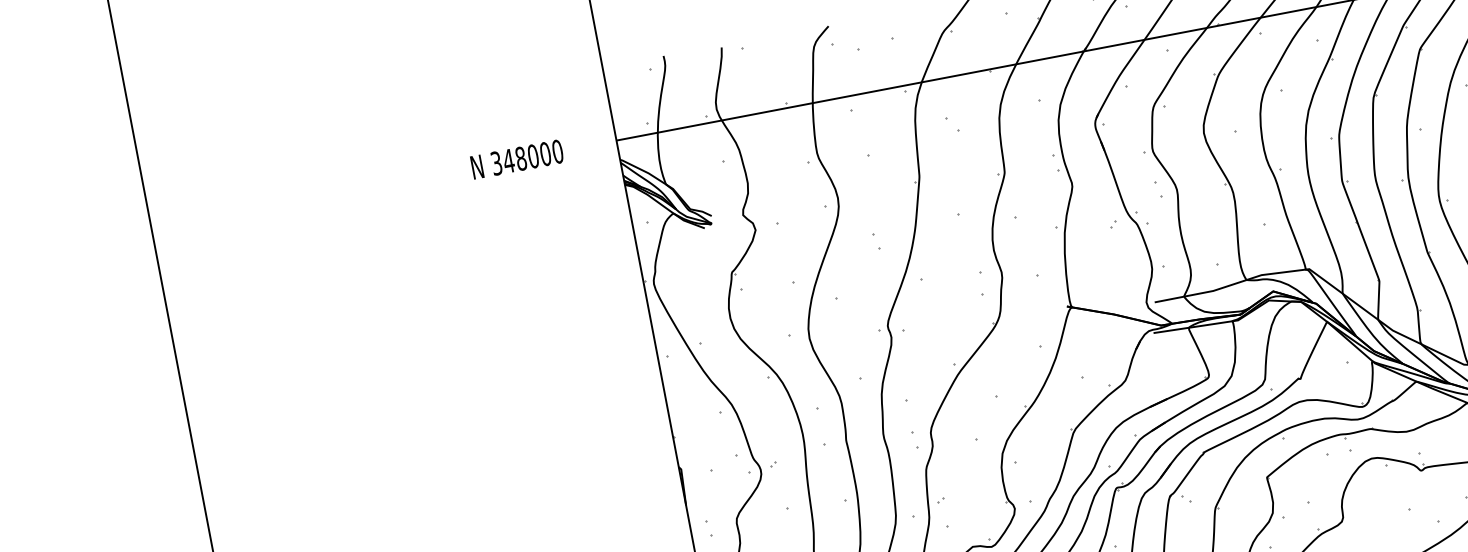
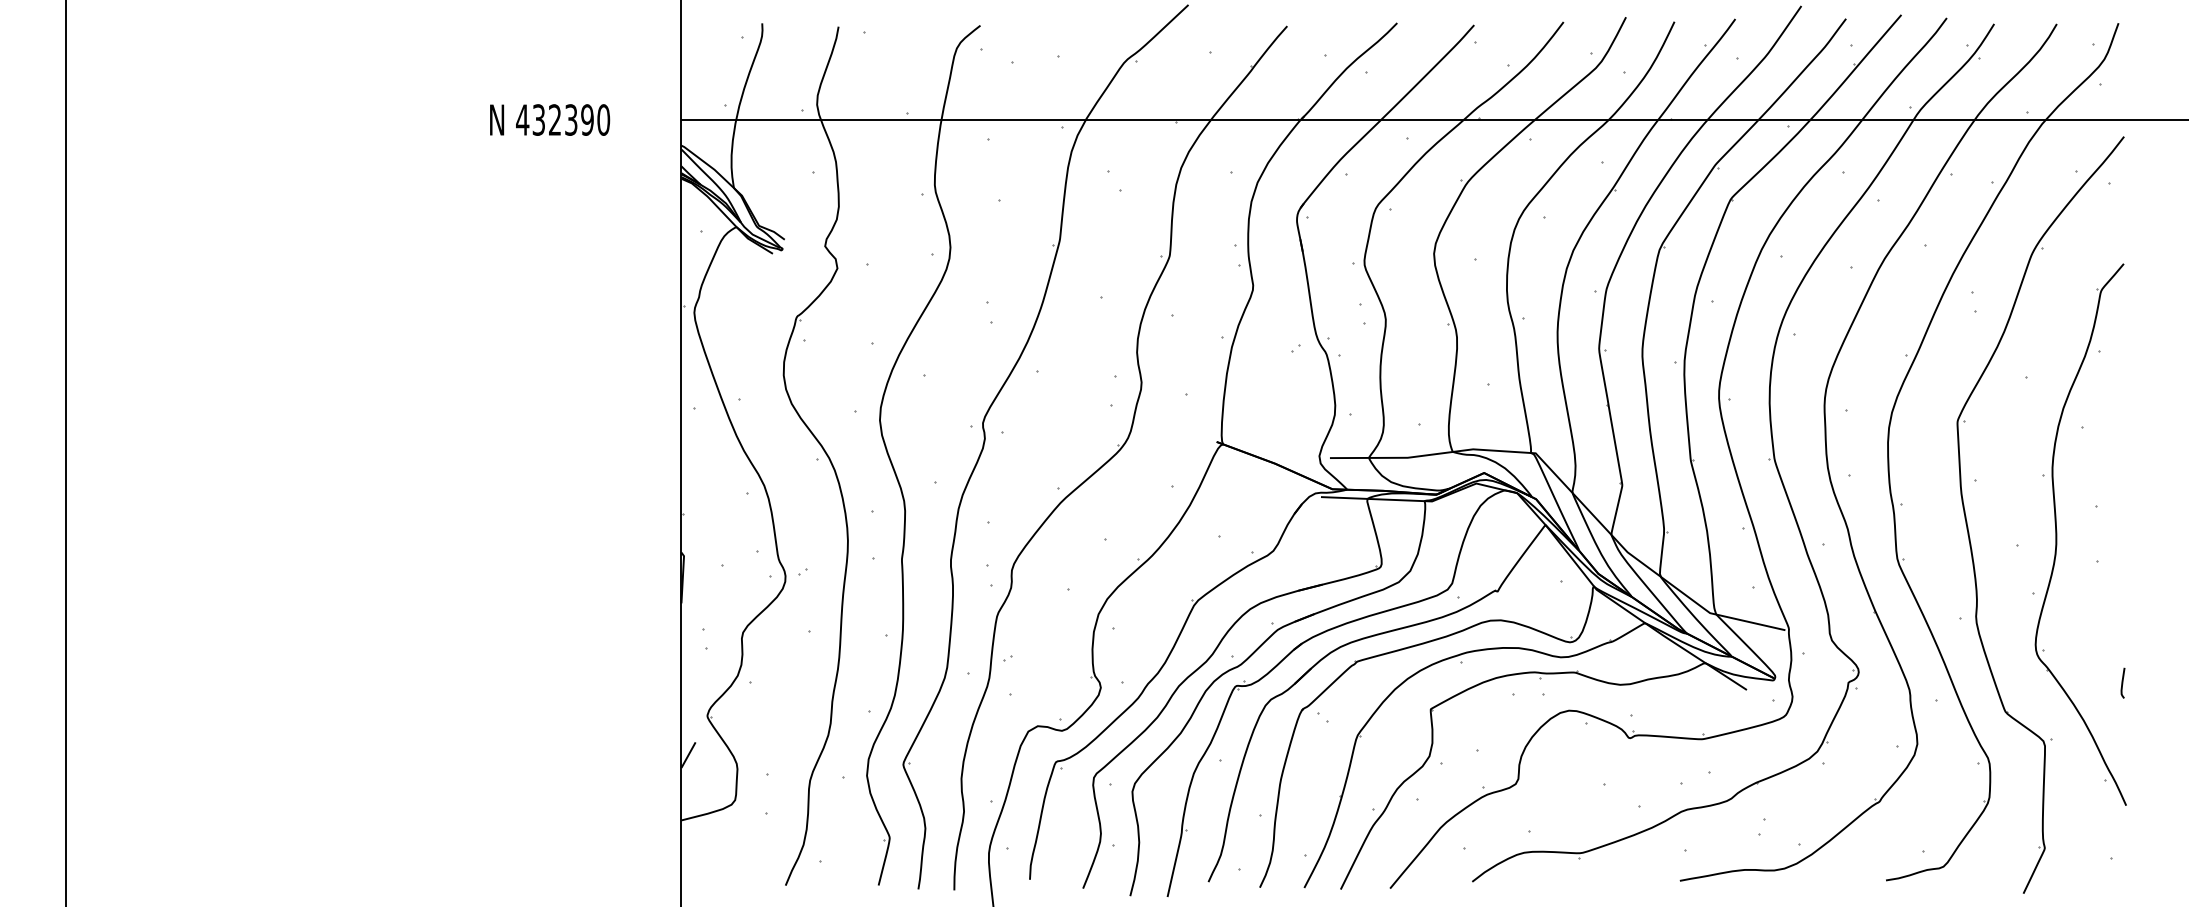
text: (520, 158) -> (554, 119), 348000 -> 432390

